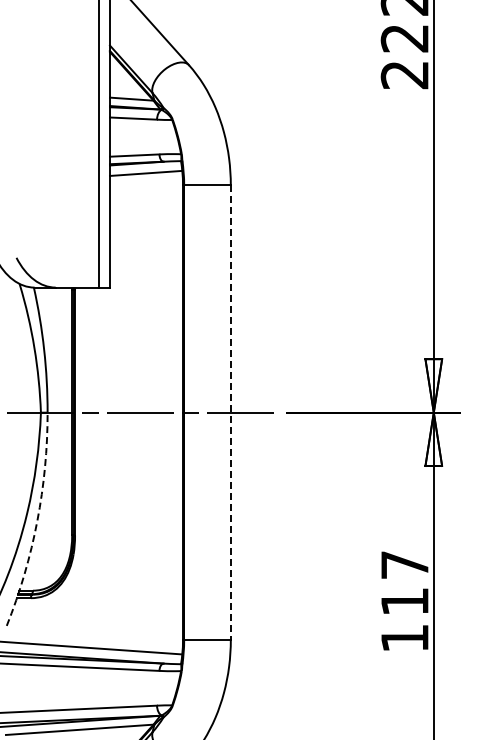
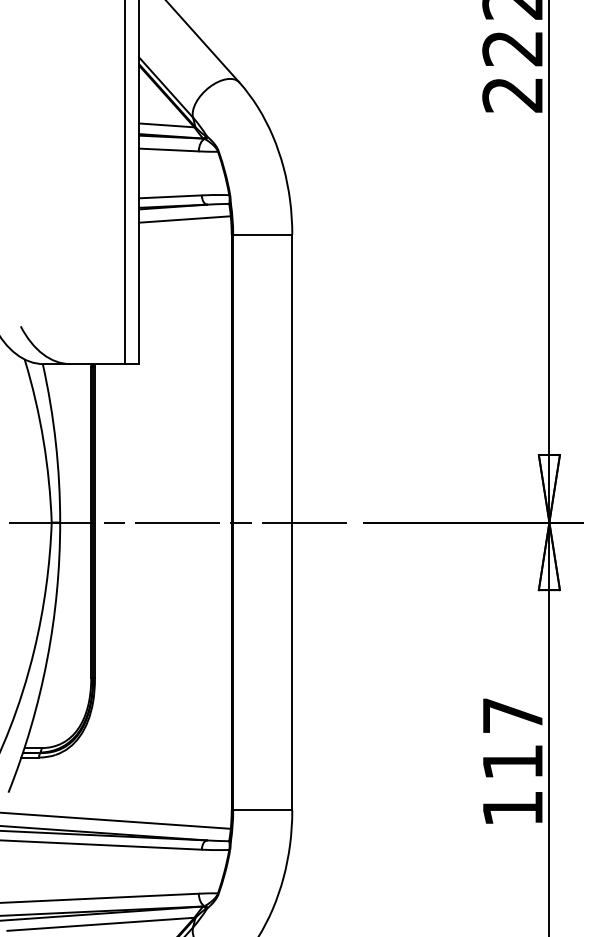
line: (230, 413) -> (291, 523), dashed -> solid
arc: (37, 521) -> (47, 660), dashed -> solid

